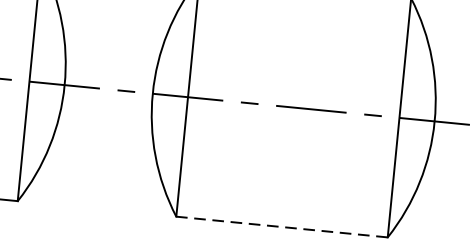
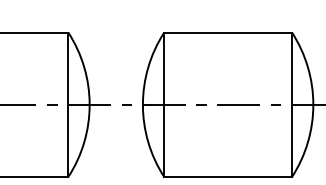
line: (282, 227) -> (228, 177), dashed -> solid

